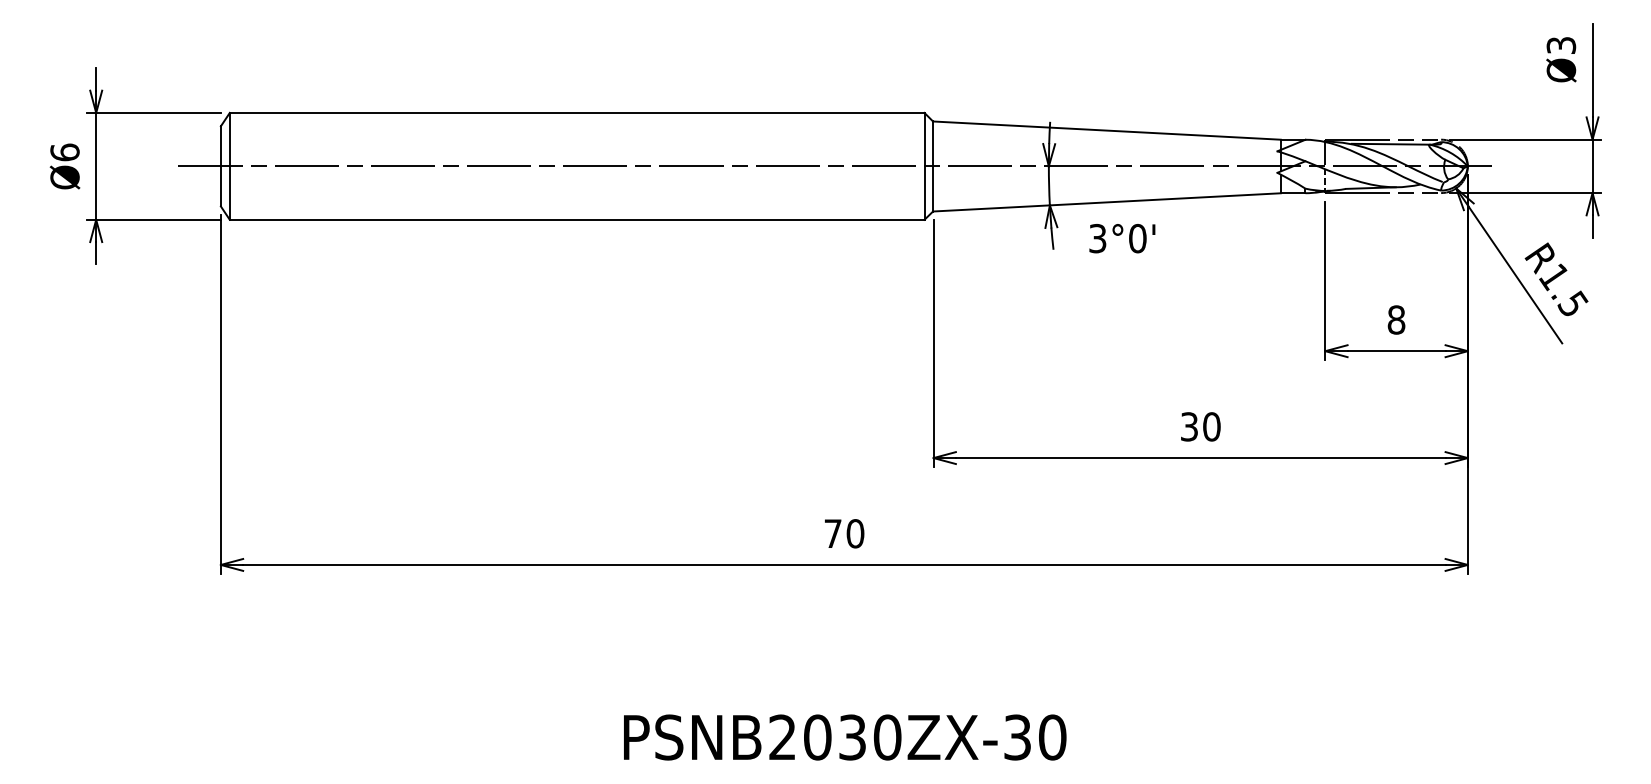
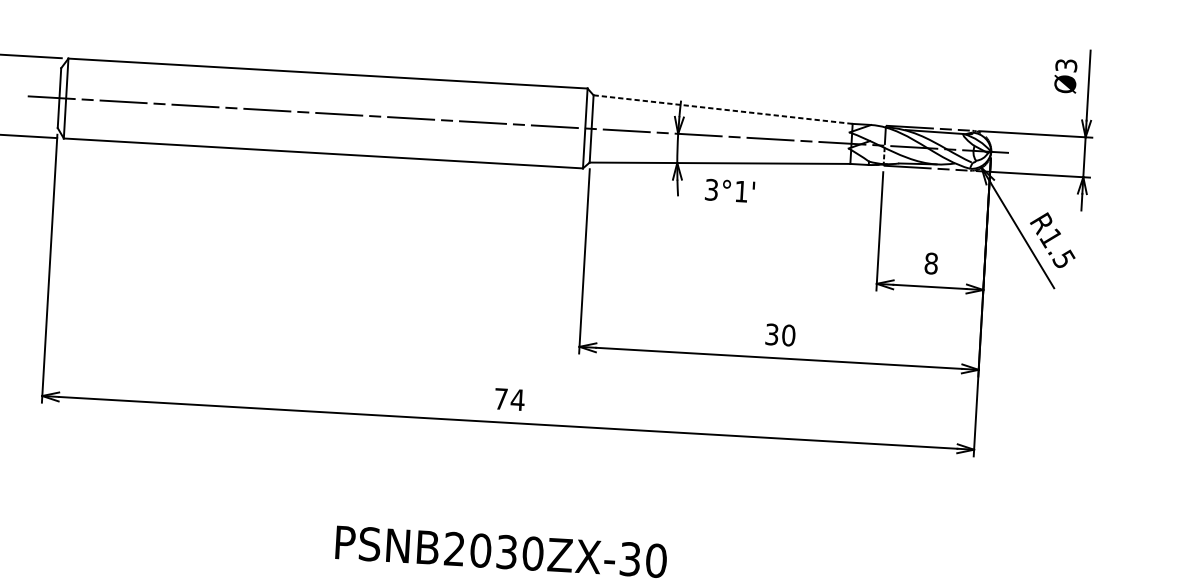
line: (1107, 130) -> (723, 109), solid -> dashed
text: (1137, 238) -> (741, 191), 3°0' -> 3°1'
text: (855, 533) -> (517, 399), 70 -> 74

